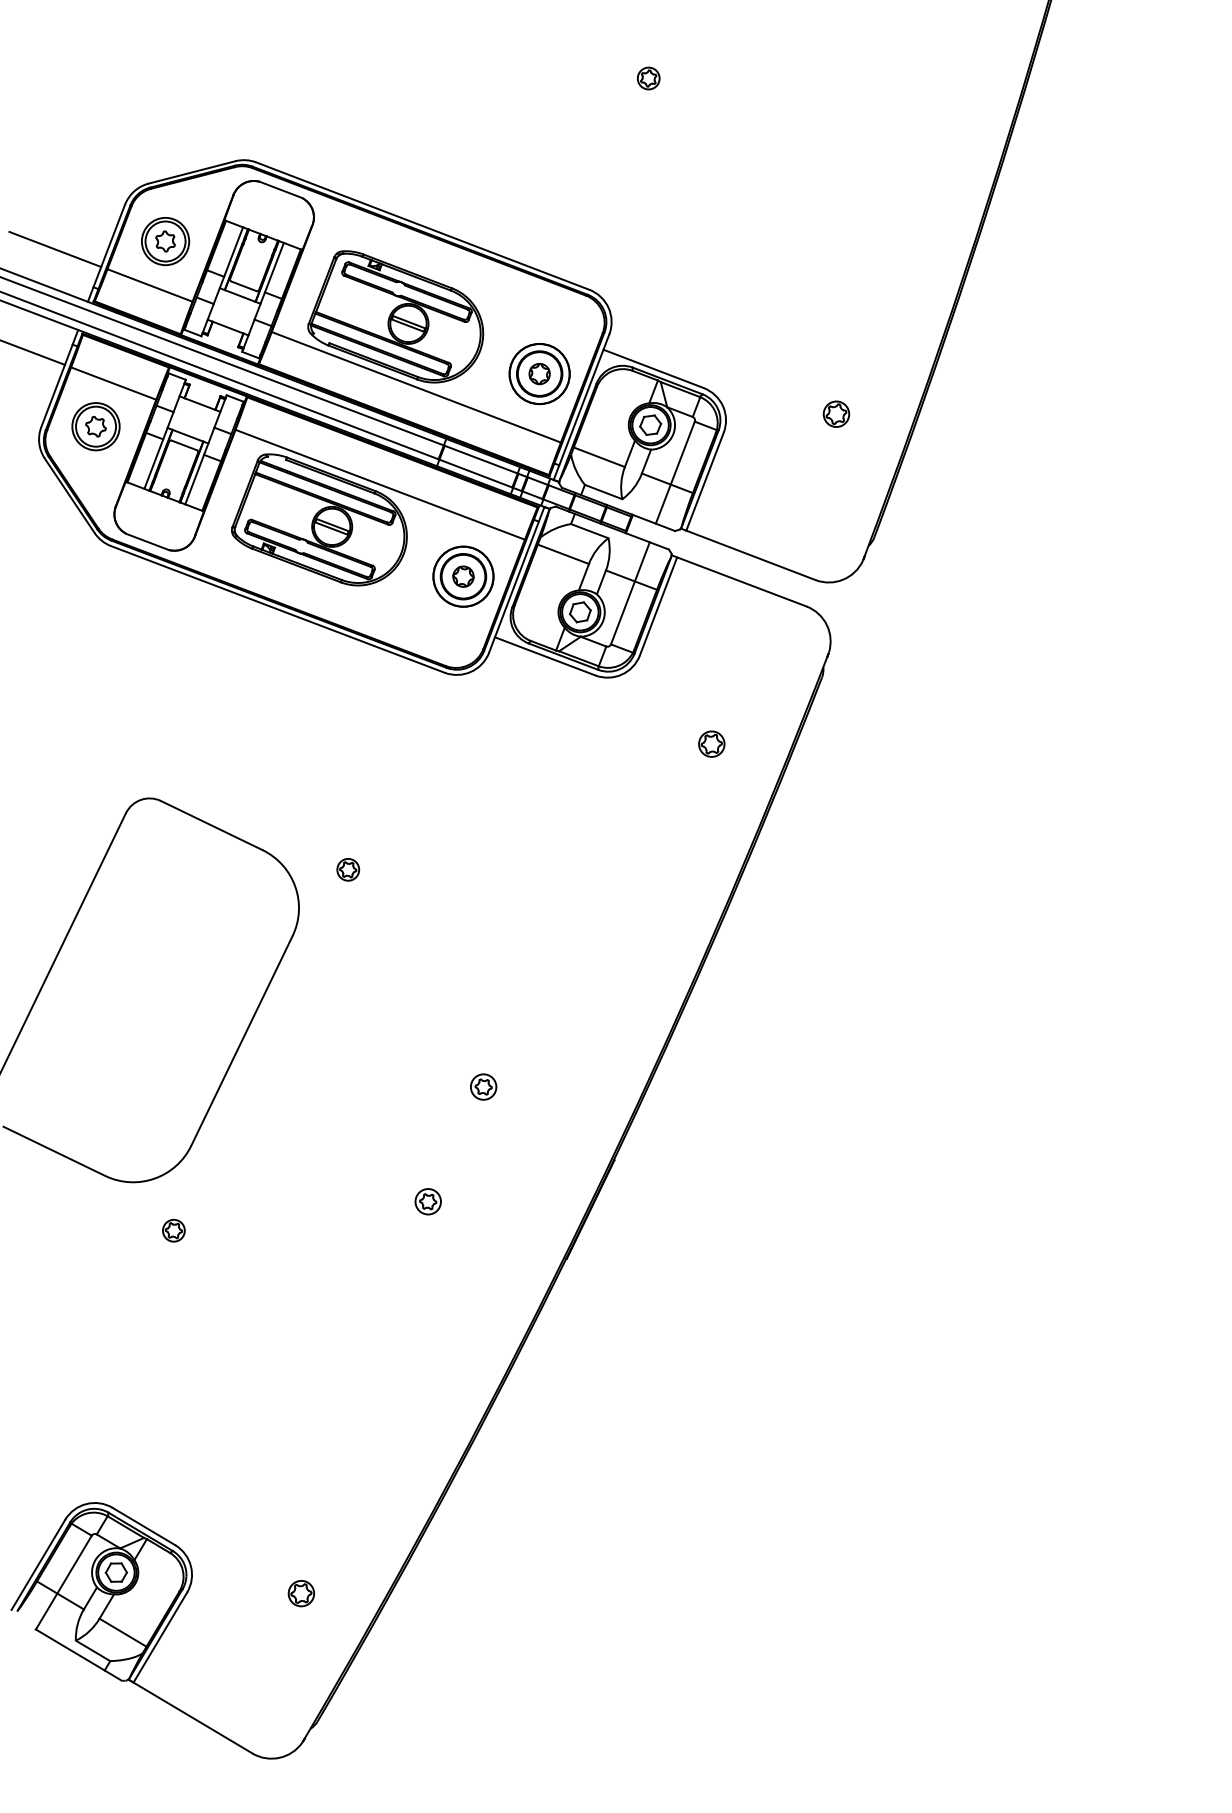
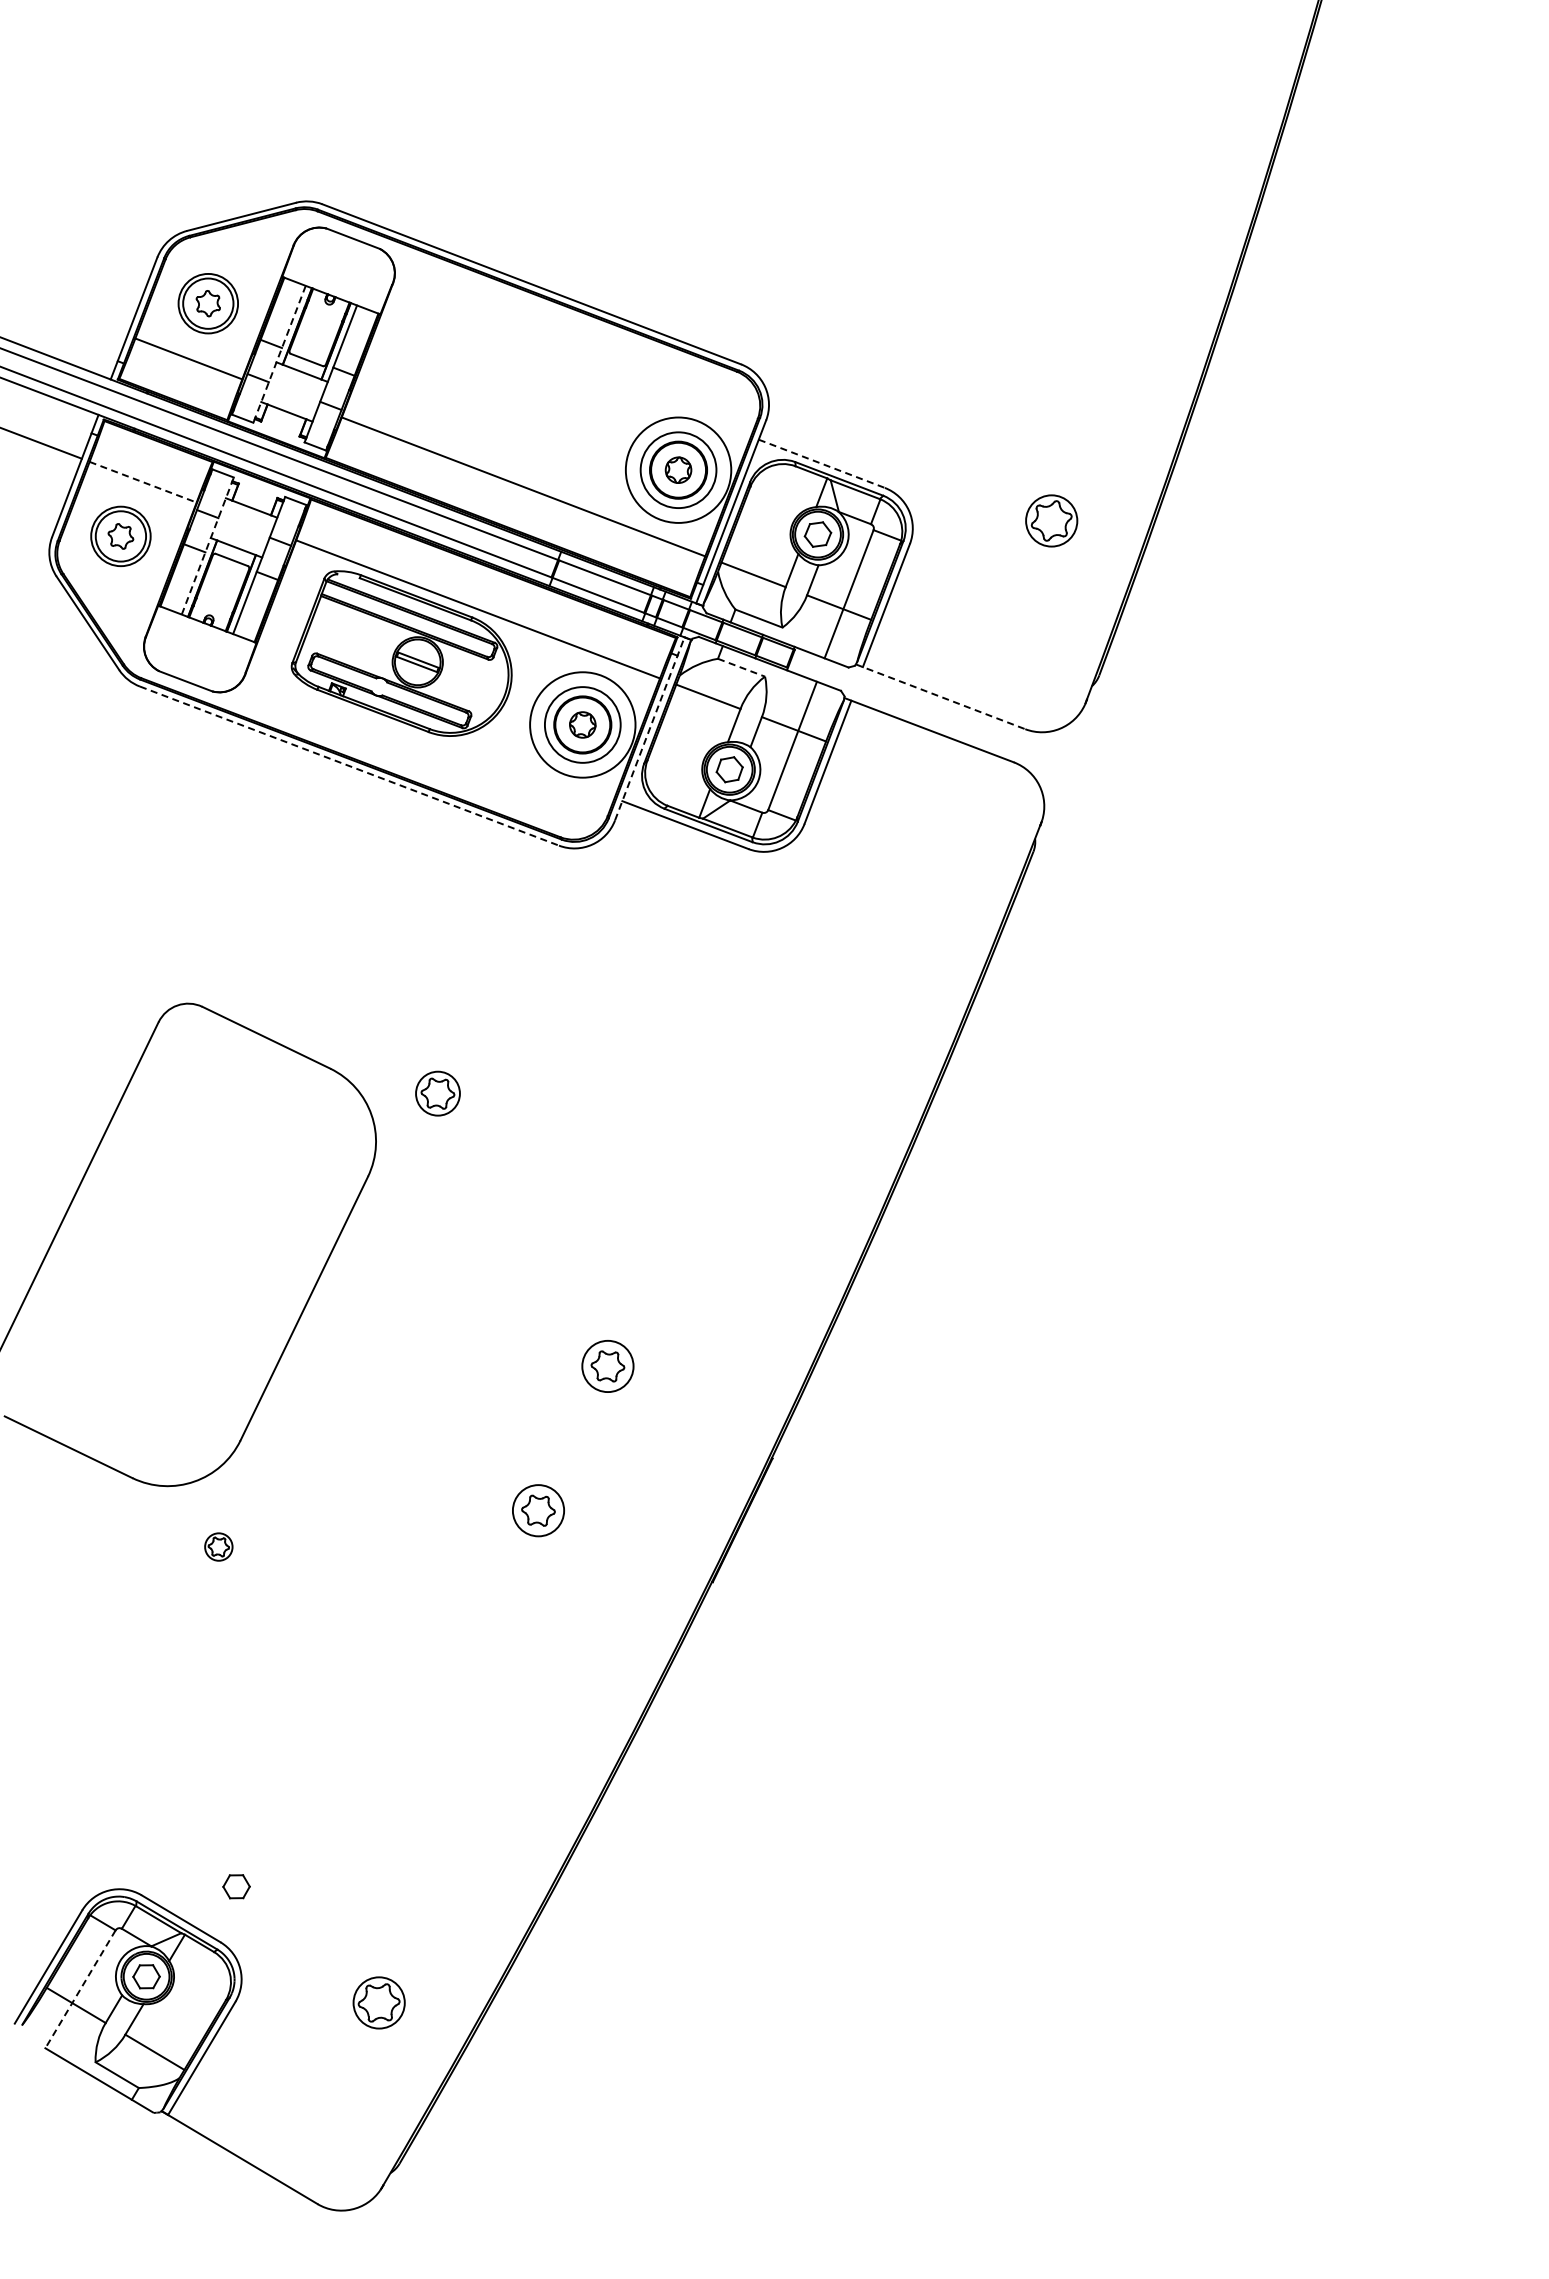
part: (648, 78) -> (815, 98), removed
line: (55, 249) -> (69, 313), removed
line: (222, 281) -> (279, 354), solid -> dashed
part: (395, 316) -> (497, 398), removed
line: (654, 368) -> (822, 463), solid -> dashed
circle: (539, 373) -> (678, 469), size x1.4
line: (113, 383) -> (143, 482), solid -> dashed
part: (836, 414) -> (1051, 520), size x1.6
line: (165, 433) -> (208, 545), solid -> dashed
line: (590, 530) -> (742, 667), solid -> dashed
line: (748, 554) -> (940, 696), solid -> dashed
circle: (463, 576) -> (582, 724), size x1.4
line: (516, 579) -> (649, 728), solid -> dashed
line: (277, 609) -> (349, 766), solid -> dashed
part: (711, 744) -> (894, 935), removed
part: (347, 869) -> (437, 1092), size x1.6
part: (483, 1087) -> (608, 1366), size x1.6
part: (428, 1201) -> (538, 1510), size x1.6
part: (187, 1500) -> (236, 1886), added
line: (63, 1582) -> (80, 1989), solid -> dashed
part: (300, 1593) -> (378, 2003), size x1.6

